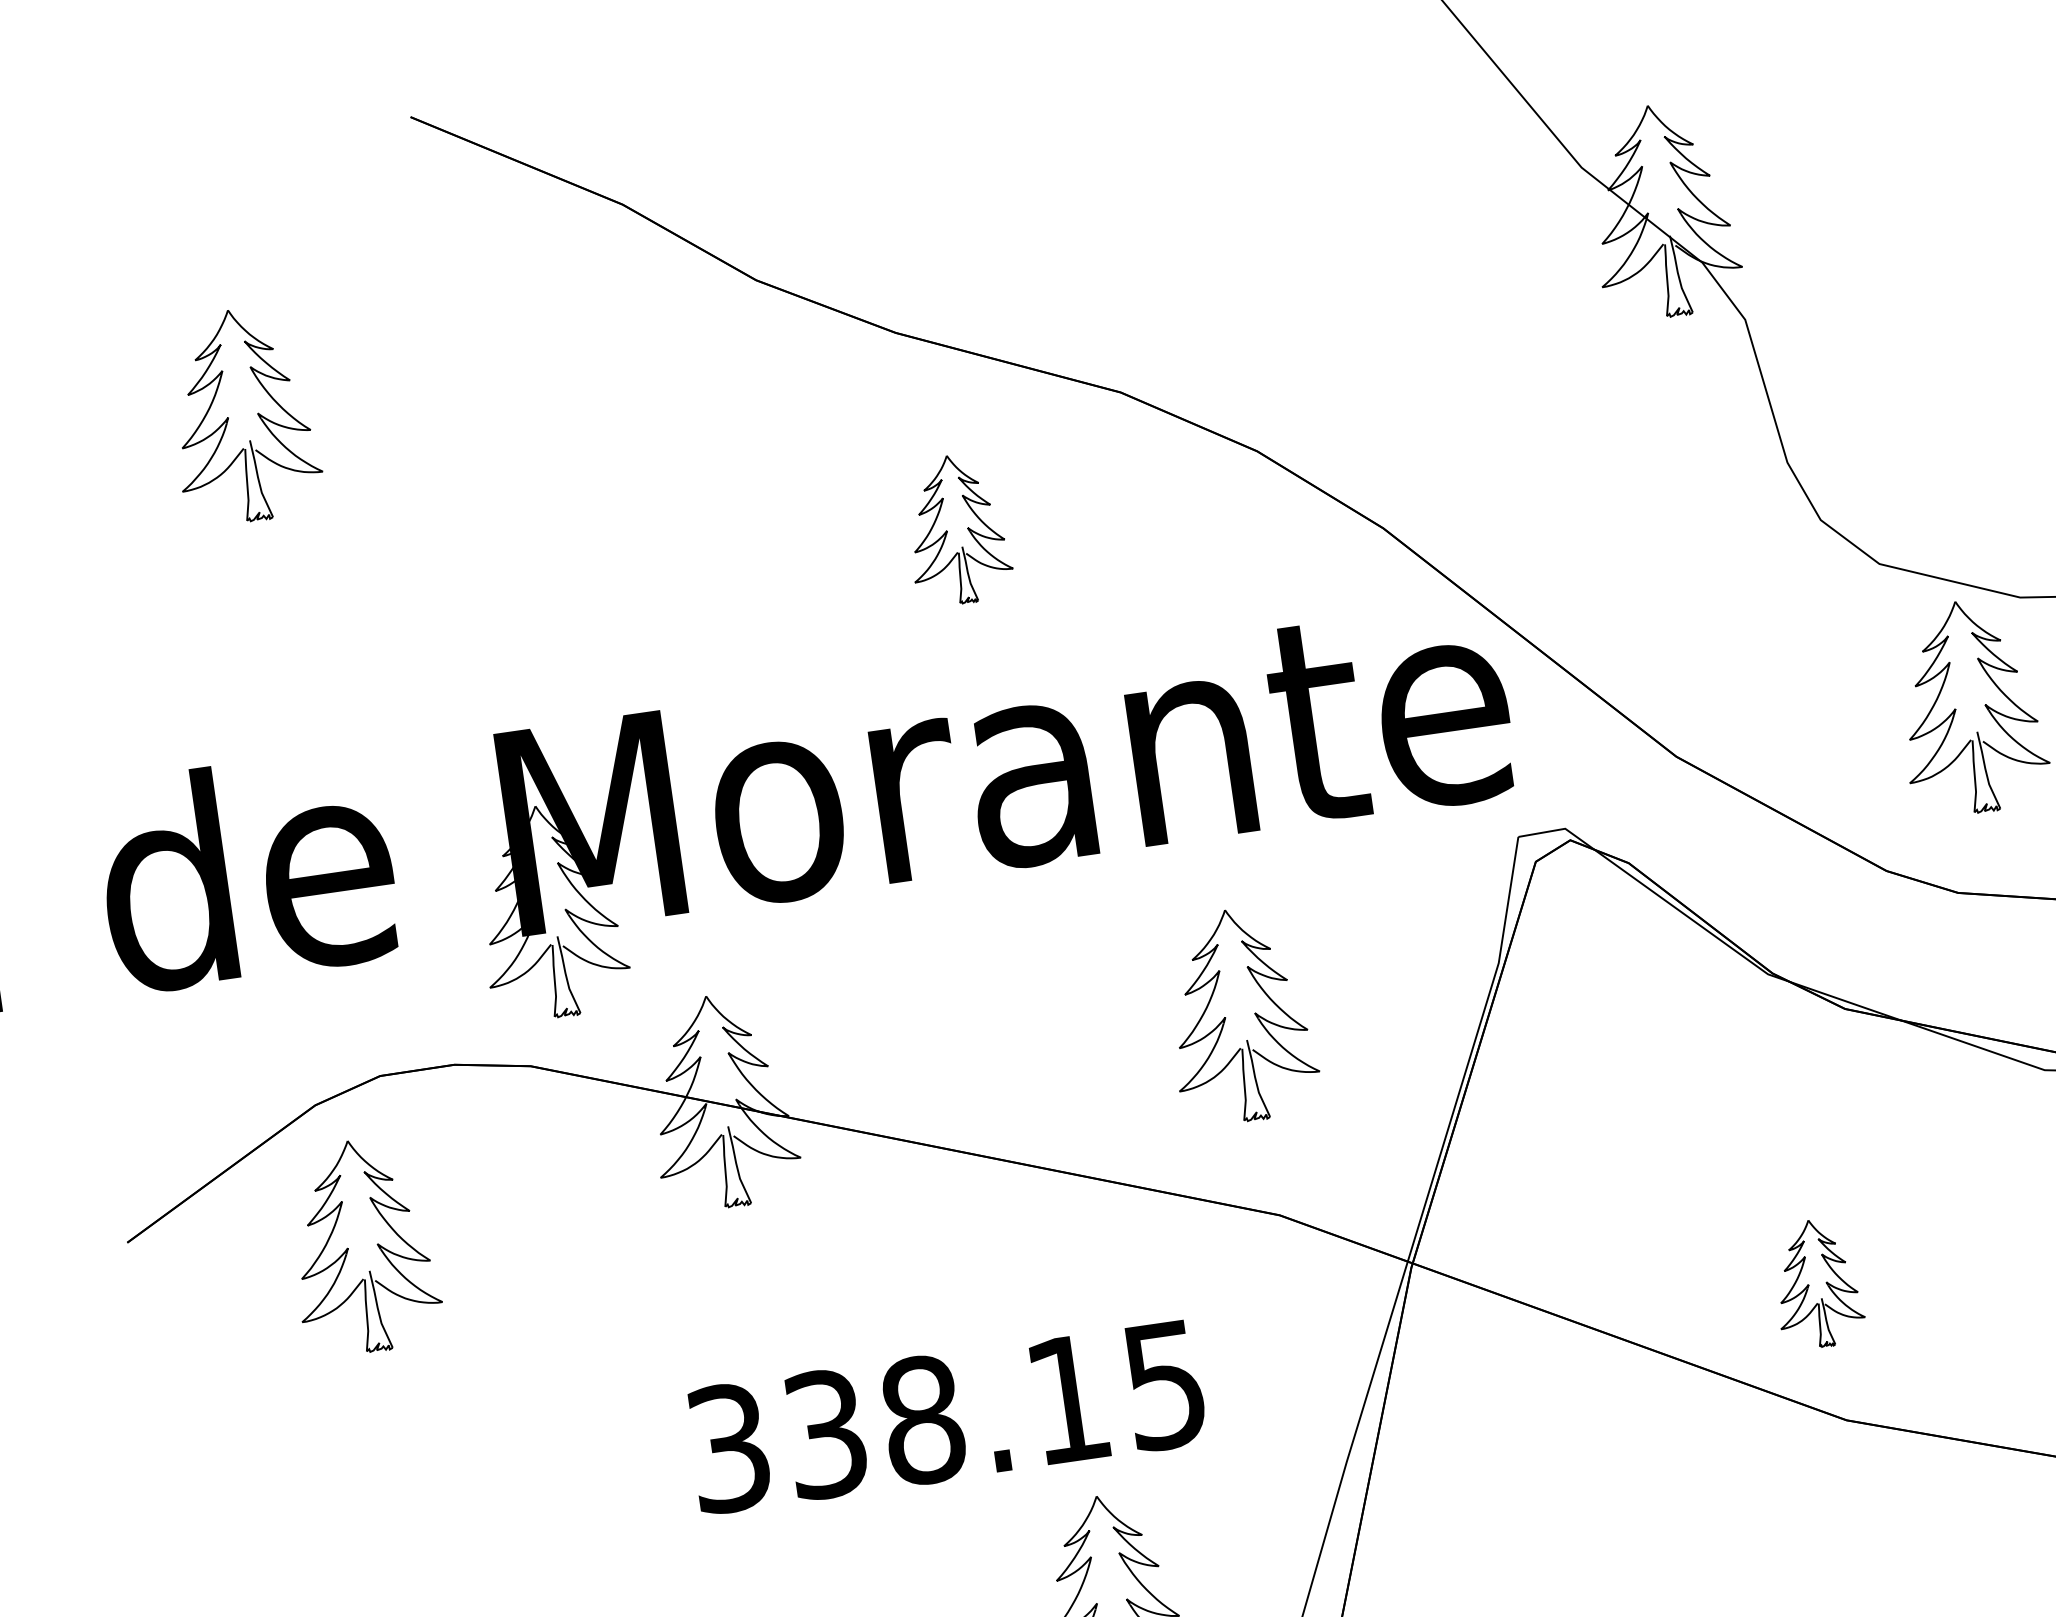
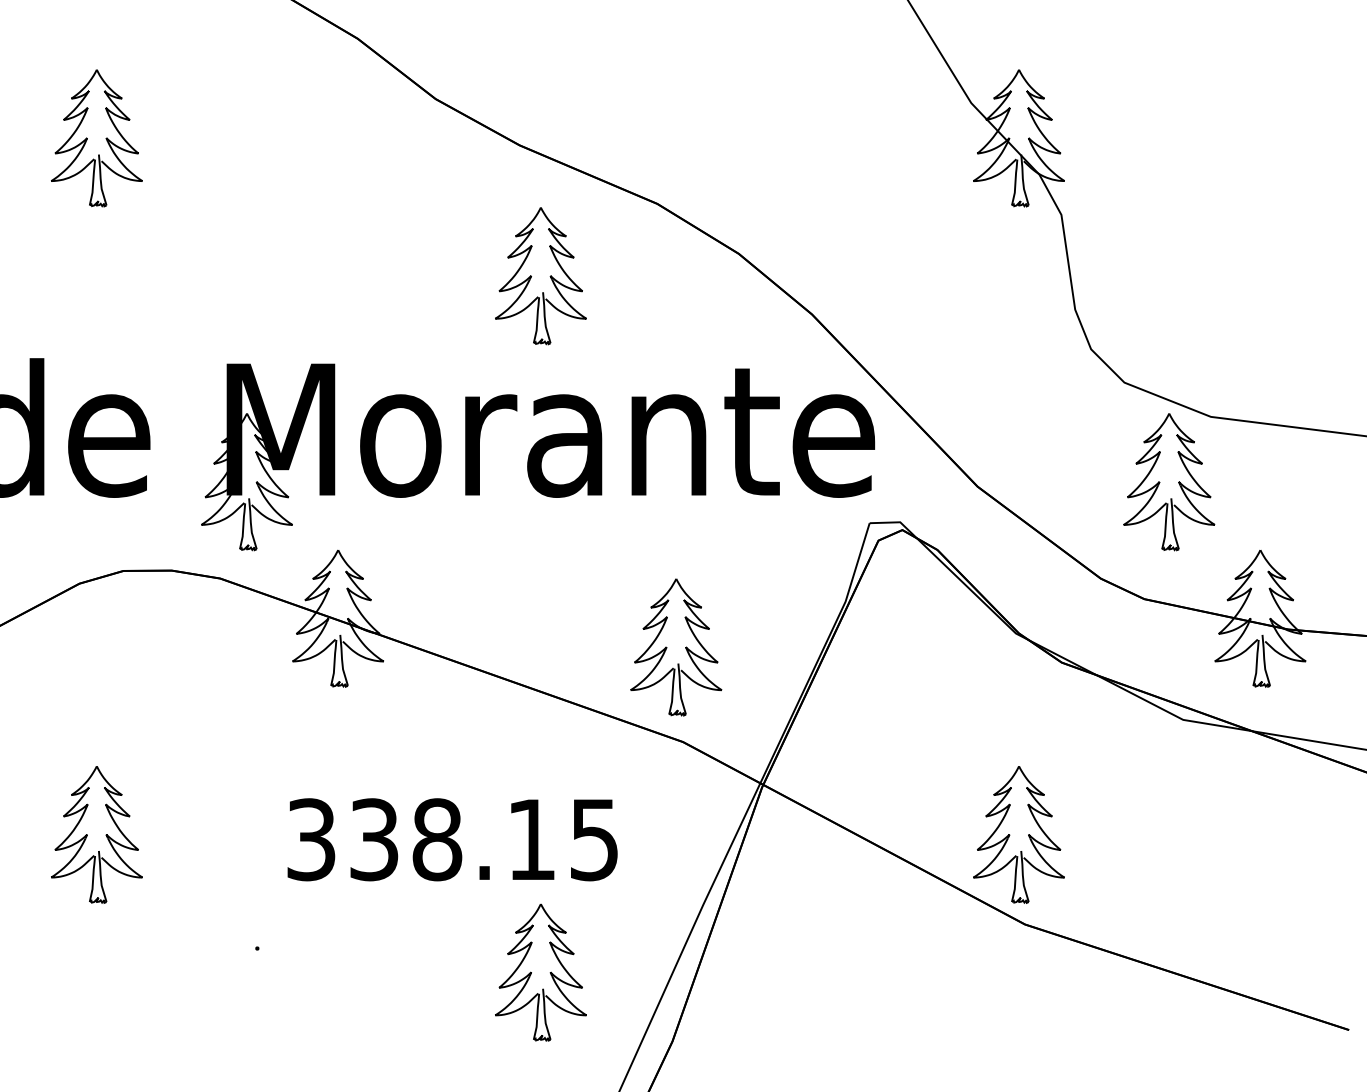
part: (956, 530) -> (540, 276), size x1.43
part: (1240, 1015) -> (676, 647), moved
part: (362, 1246) -> (96, 834), moved
part: (1816, 1283) -> (1018, 834), size x1.67

